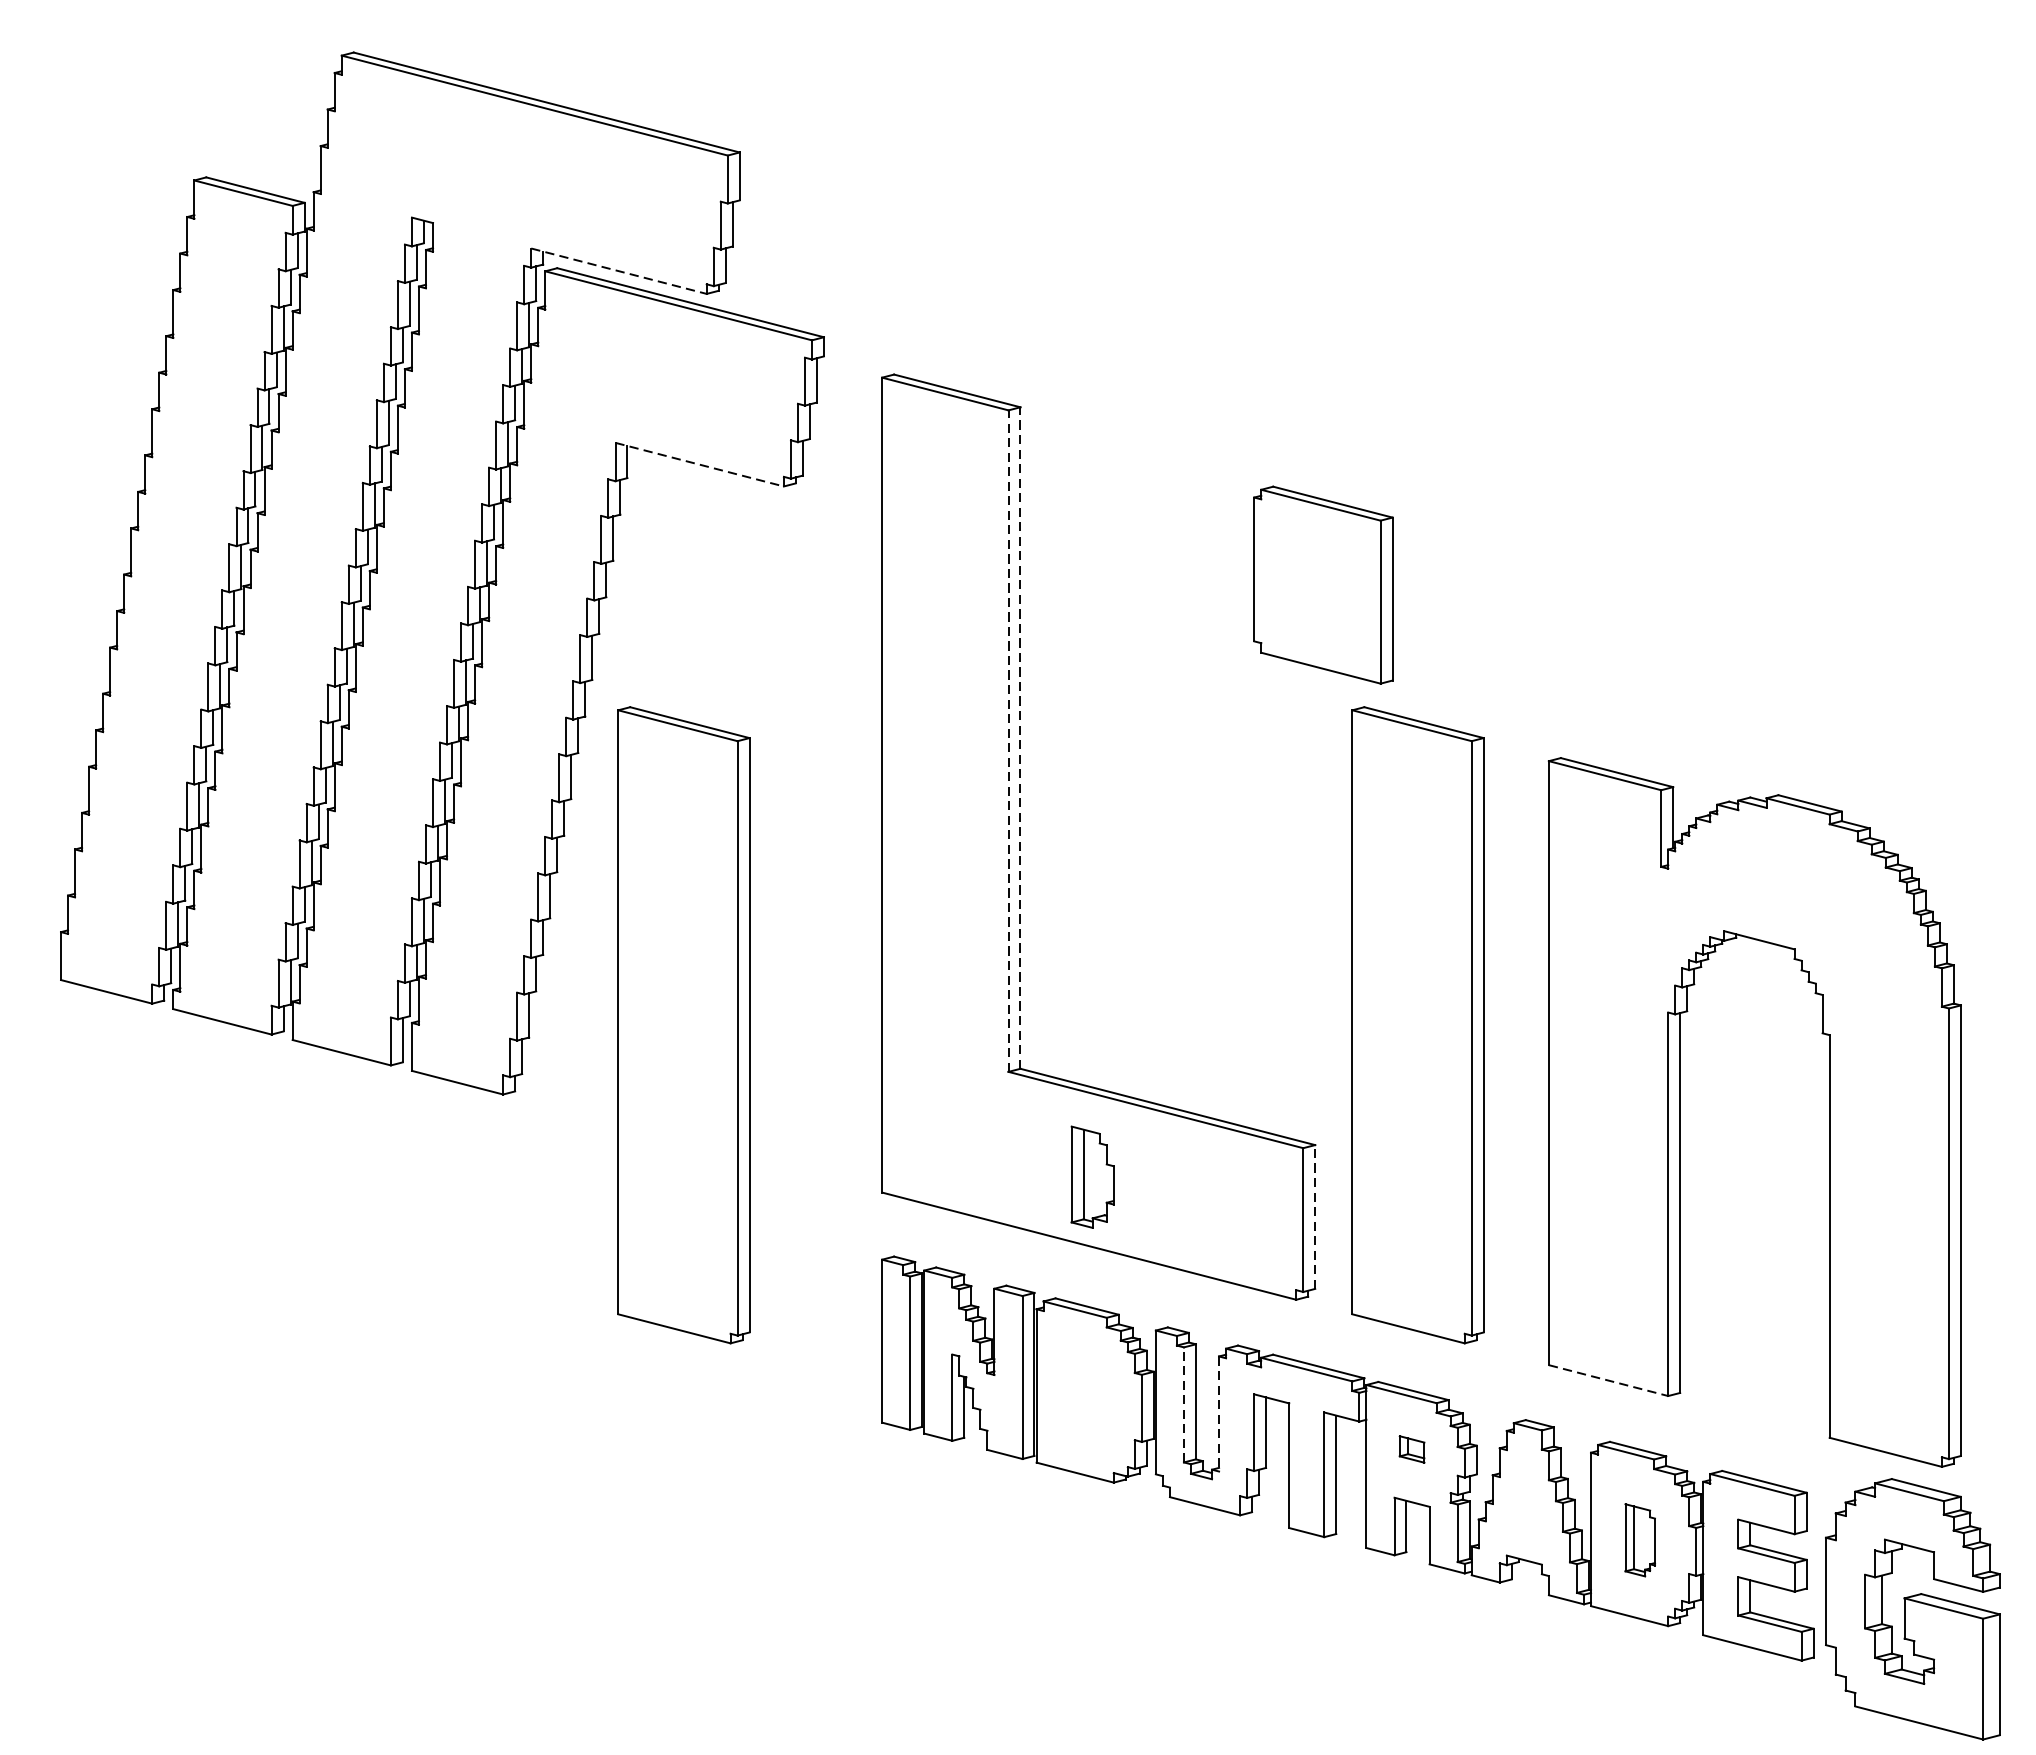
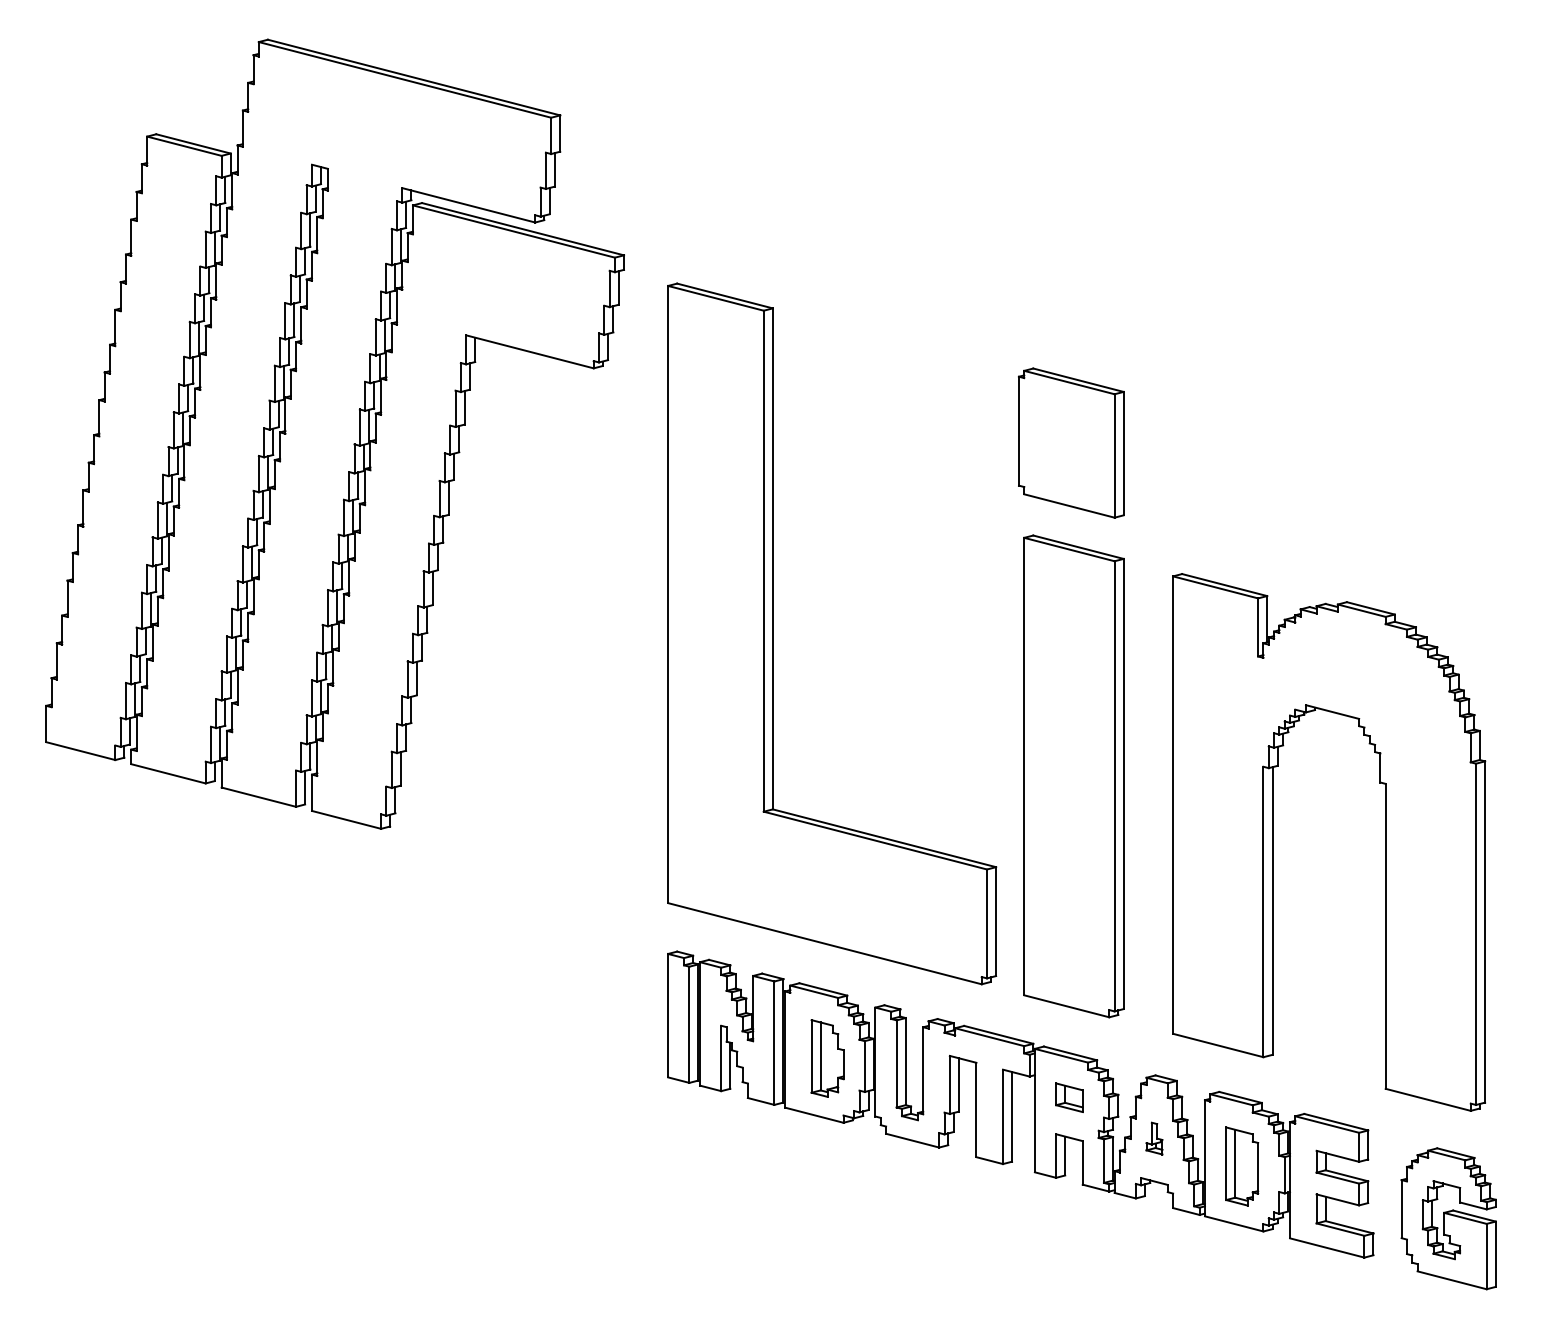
line: (618, 271) -> (468, 205), dashed -> solid
line: (699, 464) -> (529, 351), dashed -> solid
part: (1323, 584) -> (1071, 442), moved
line: (1019, 737) -> (772, 558), dashed -> solid
line: (1008, 740) -> (763, 560), dashed -> solid
part: (683, 1025) -> (517, 776), removed
part: (1092, 1177) -> (827, 1058), moved
line: (1315, 1216) -> (996, 921), dashed -> solid
line: (1608, 1380) -> (1218, 1045), dashed -> solid
line: (1183, 1404) -> (896, 1063), dashed -> solid
line: (1219, 1413) -> (923, 1070), dashed -> solid
part: (1412, 1449) -> (1069, 1097), size x1.43
part: (1524, 1503) -> (1154, 1138), added
part: (1640, 1540) -> (1242, 1166), size x1.43
part: (1912, 1609) -> (1448, 1218), size x0.71

